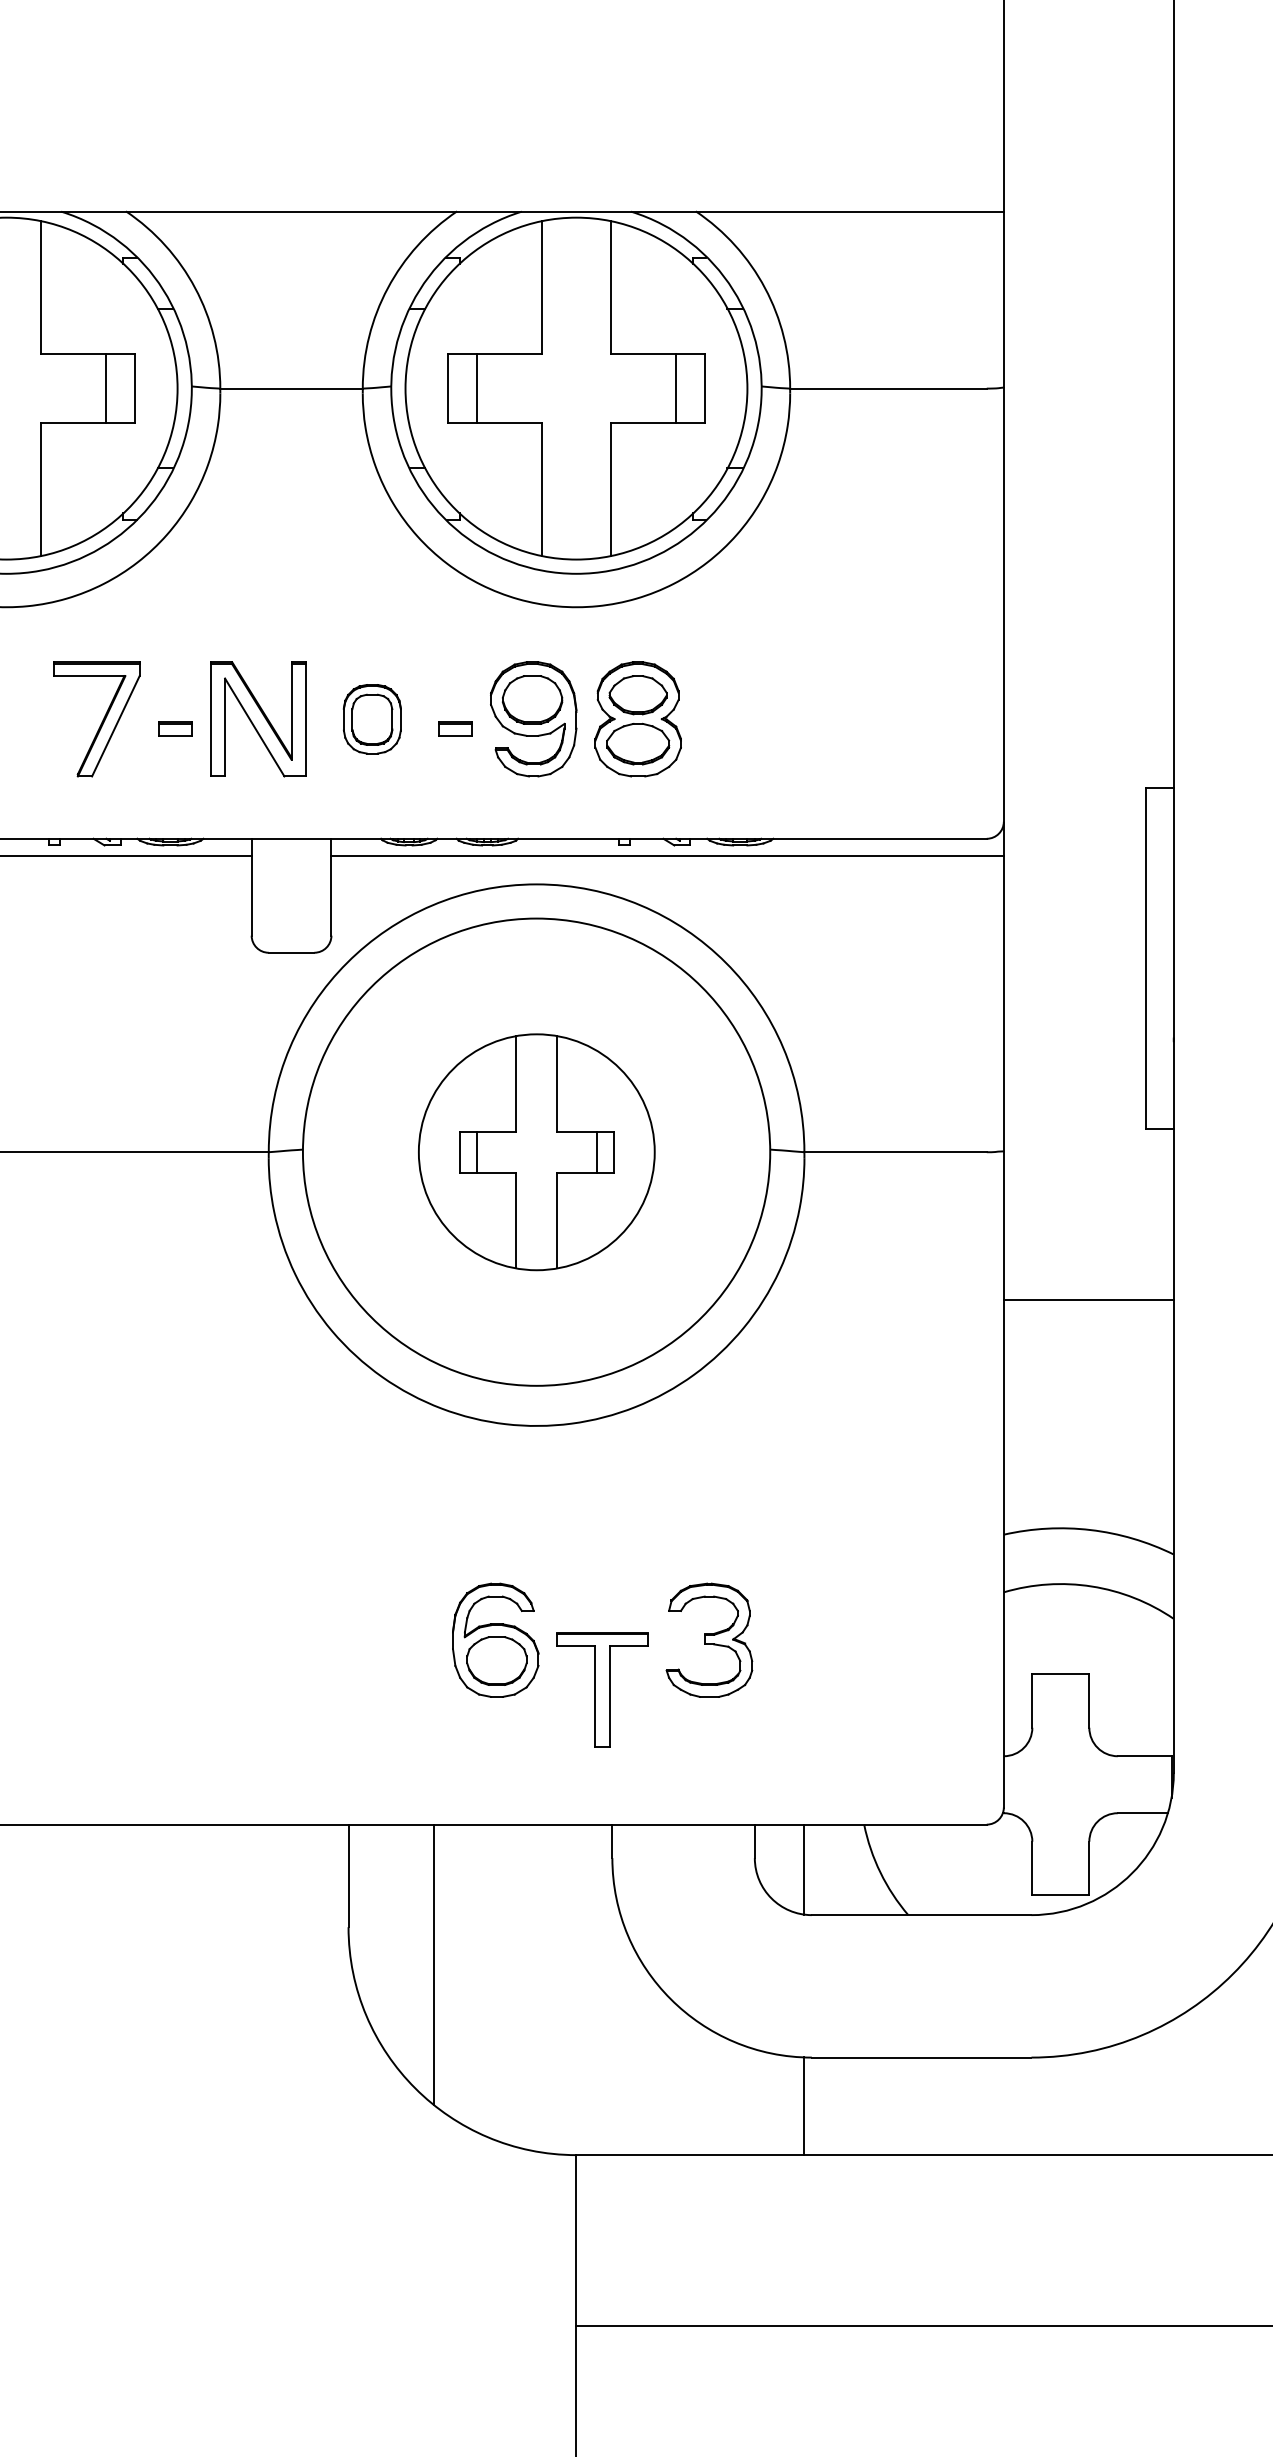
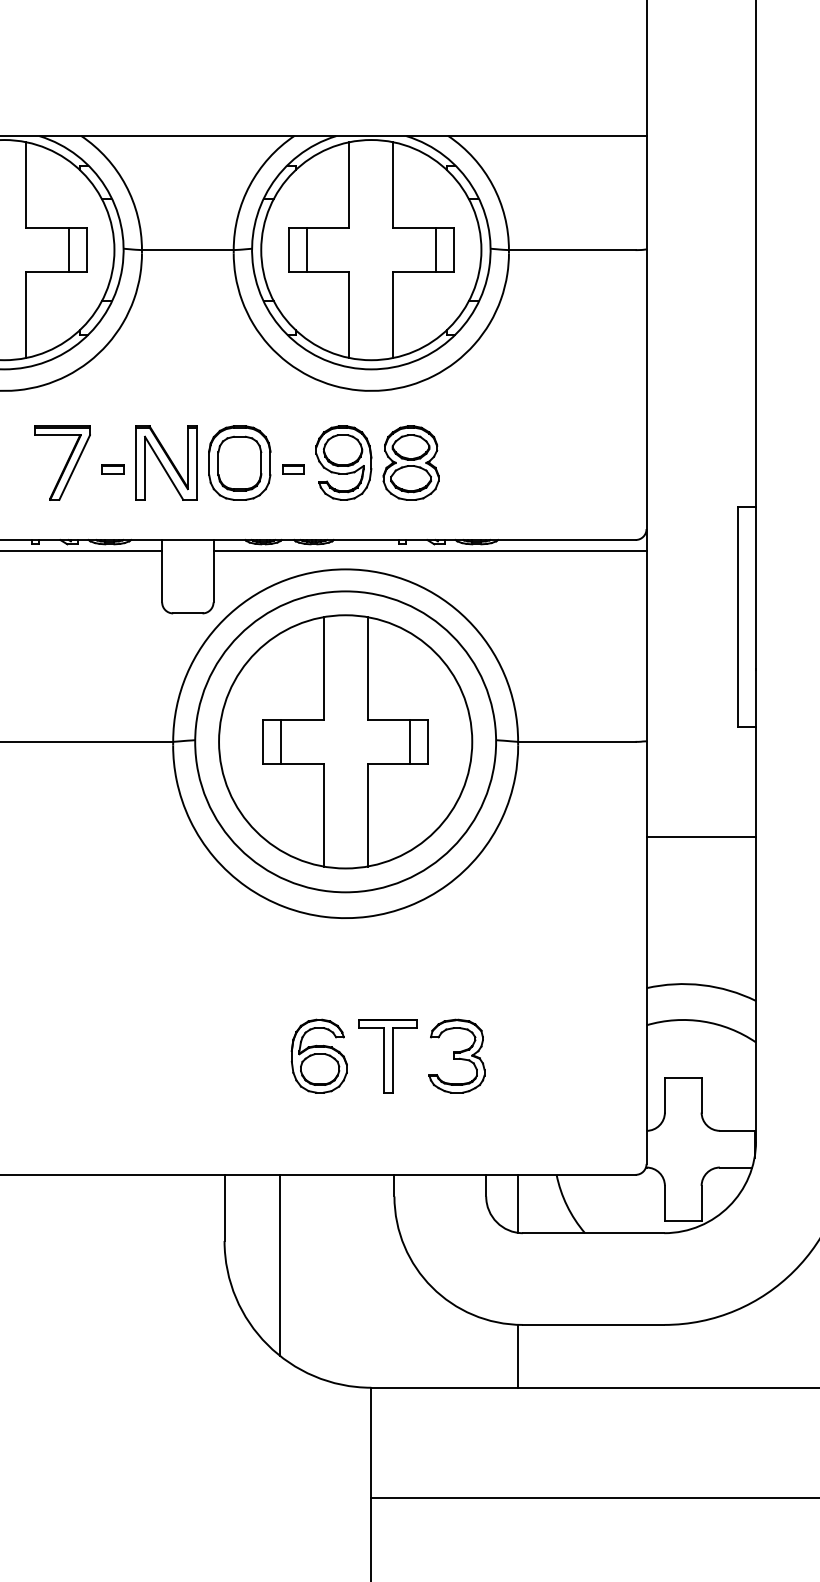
part: (371, 718) -> (239, 462), size x1.67
part: (536, 1151) -> (345, 741), size x1.67
part: (601, 1690) -> (387, 1056), moved

